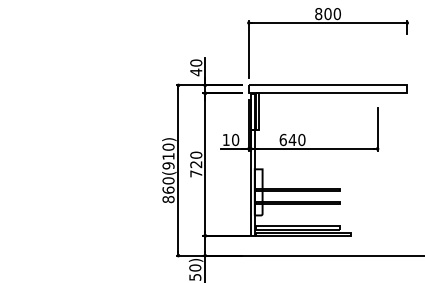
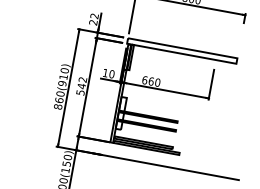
text: (196, 67) -> (94, 19), 40 -> 22
text: (292, 139) -> (151, 81), 640 -> 660
text: (196, 164) -> (81, 86), 720 -> 542

